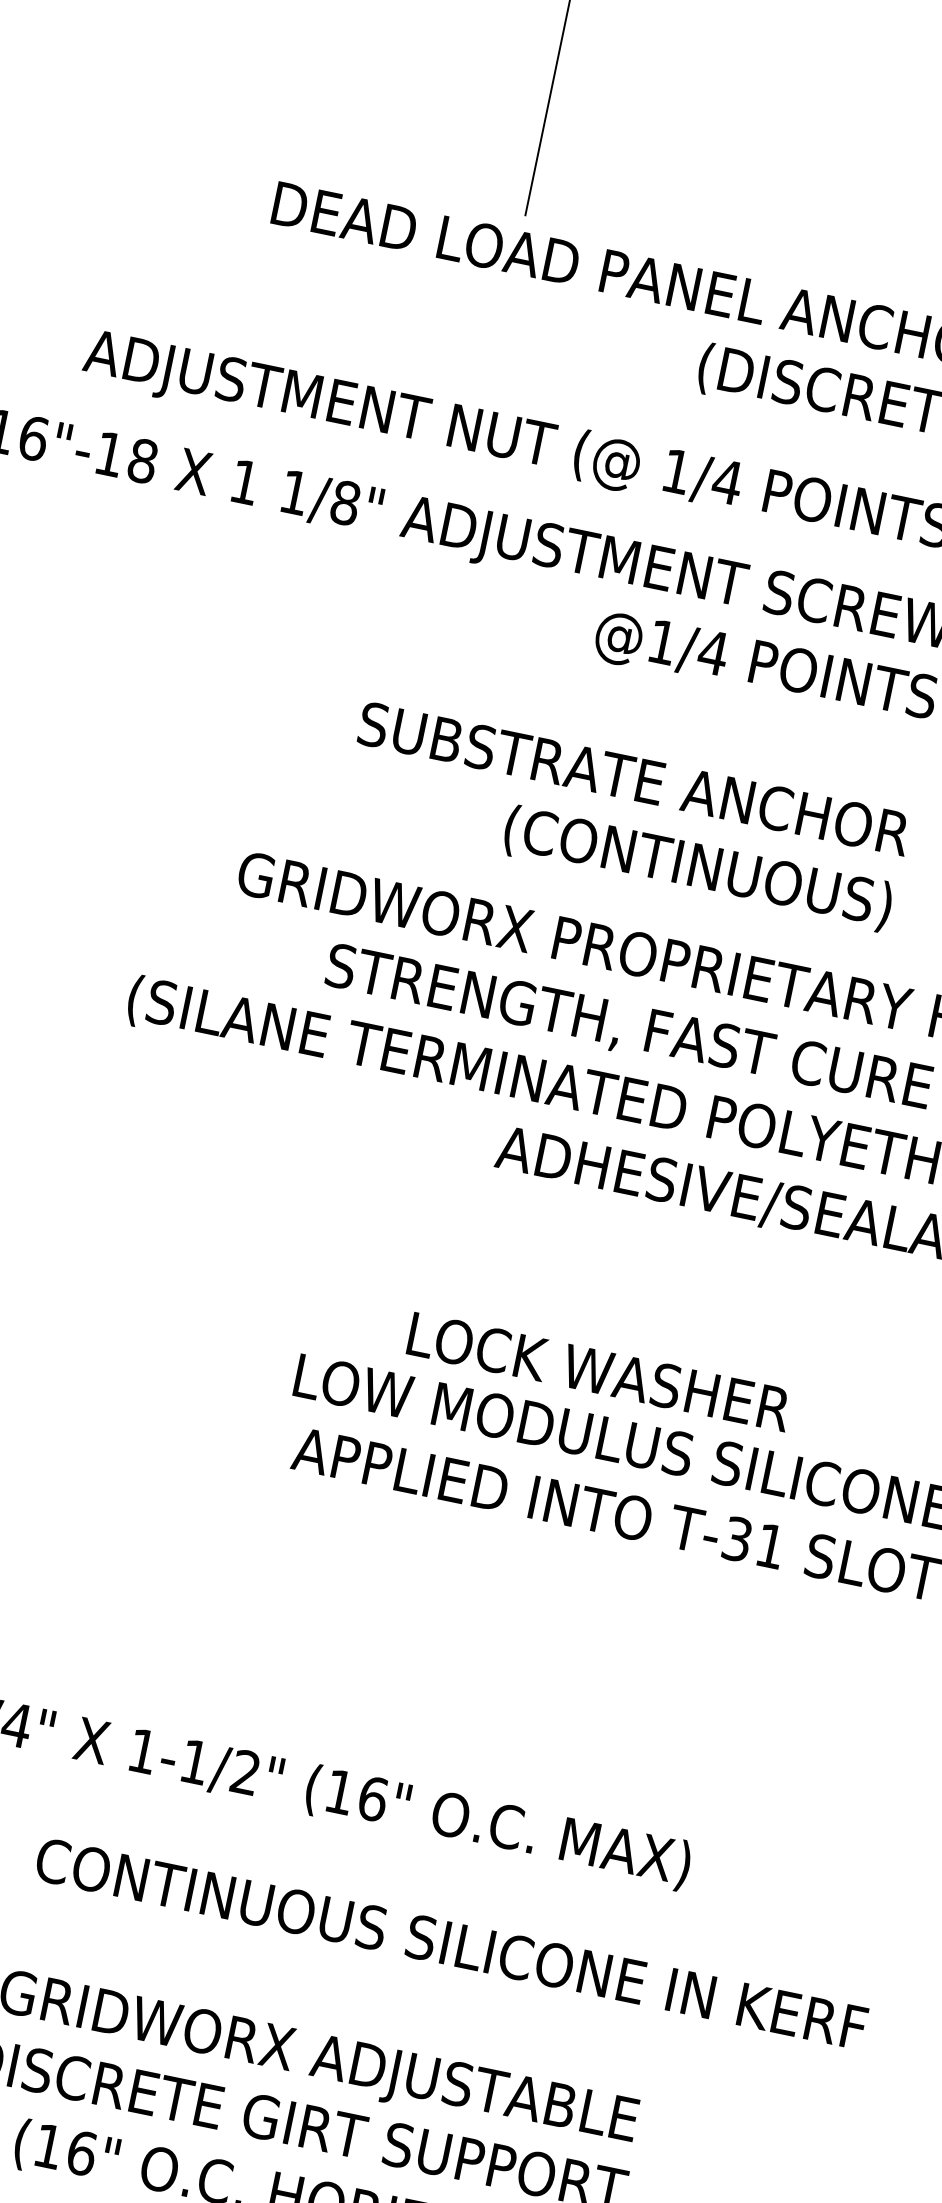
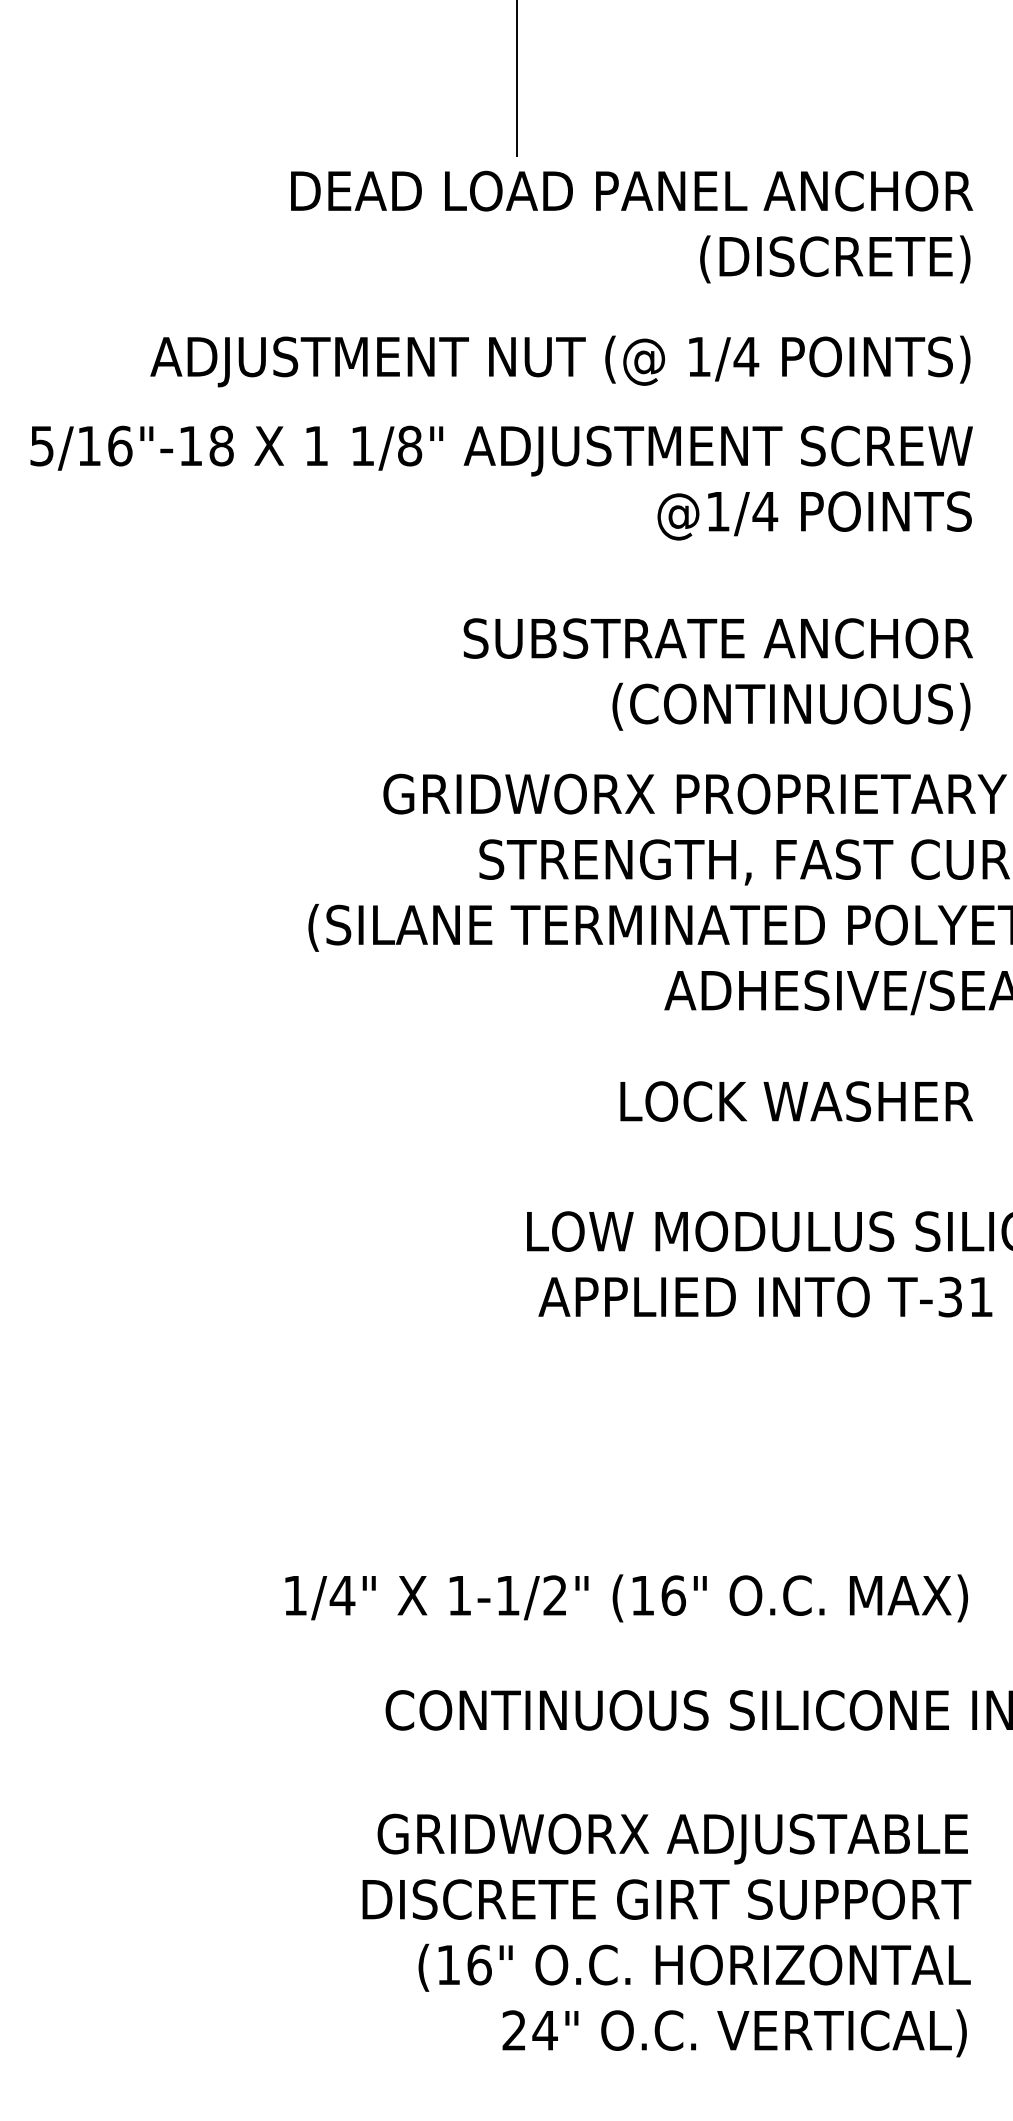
text: (599, 1372) -> (796, 1101), moved

